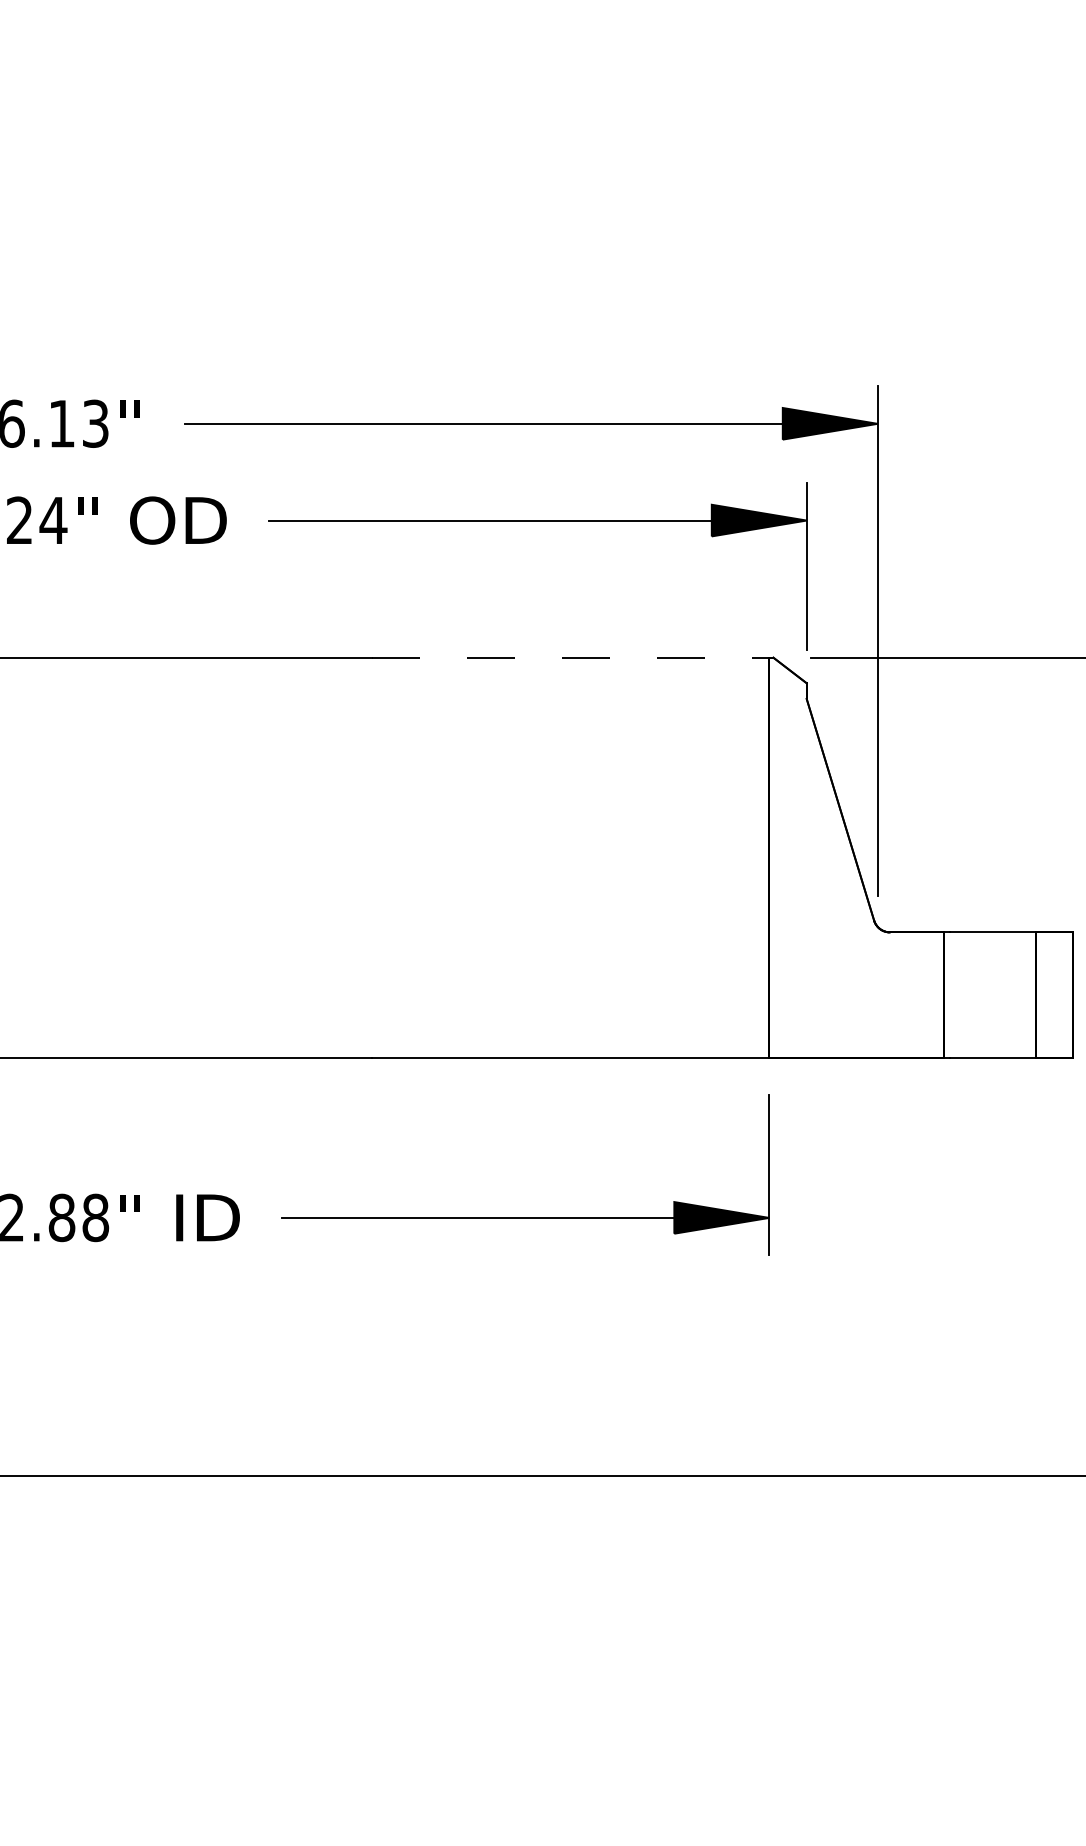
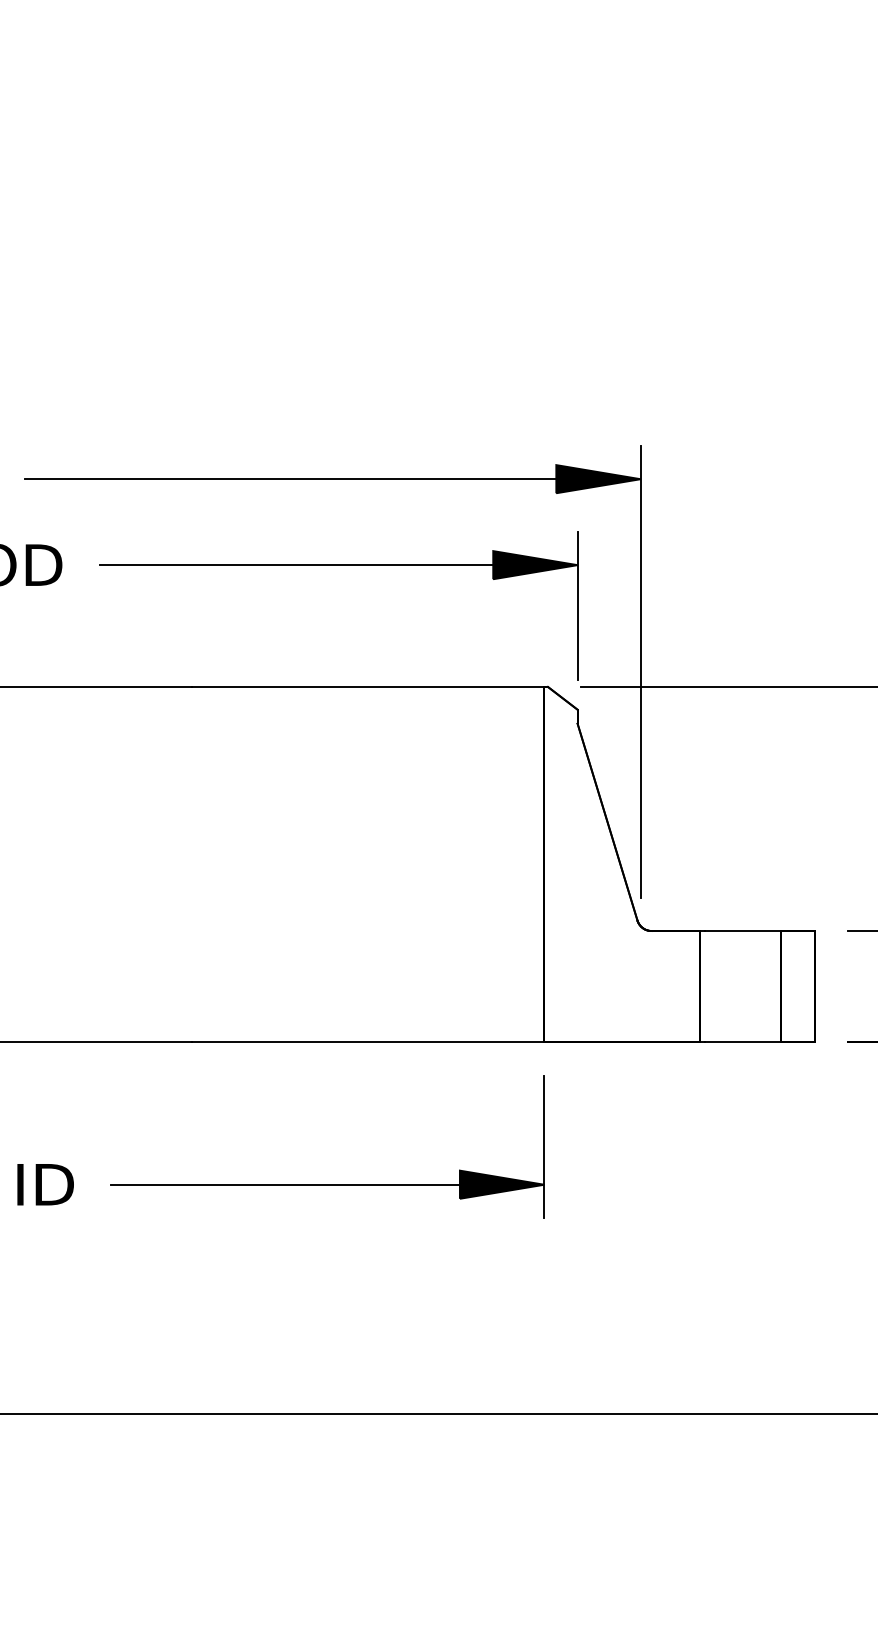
line: (571, 657) -> (368, 686), dashed -> solid

